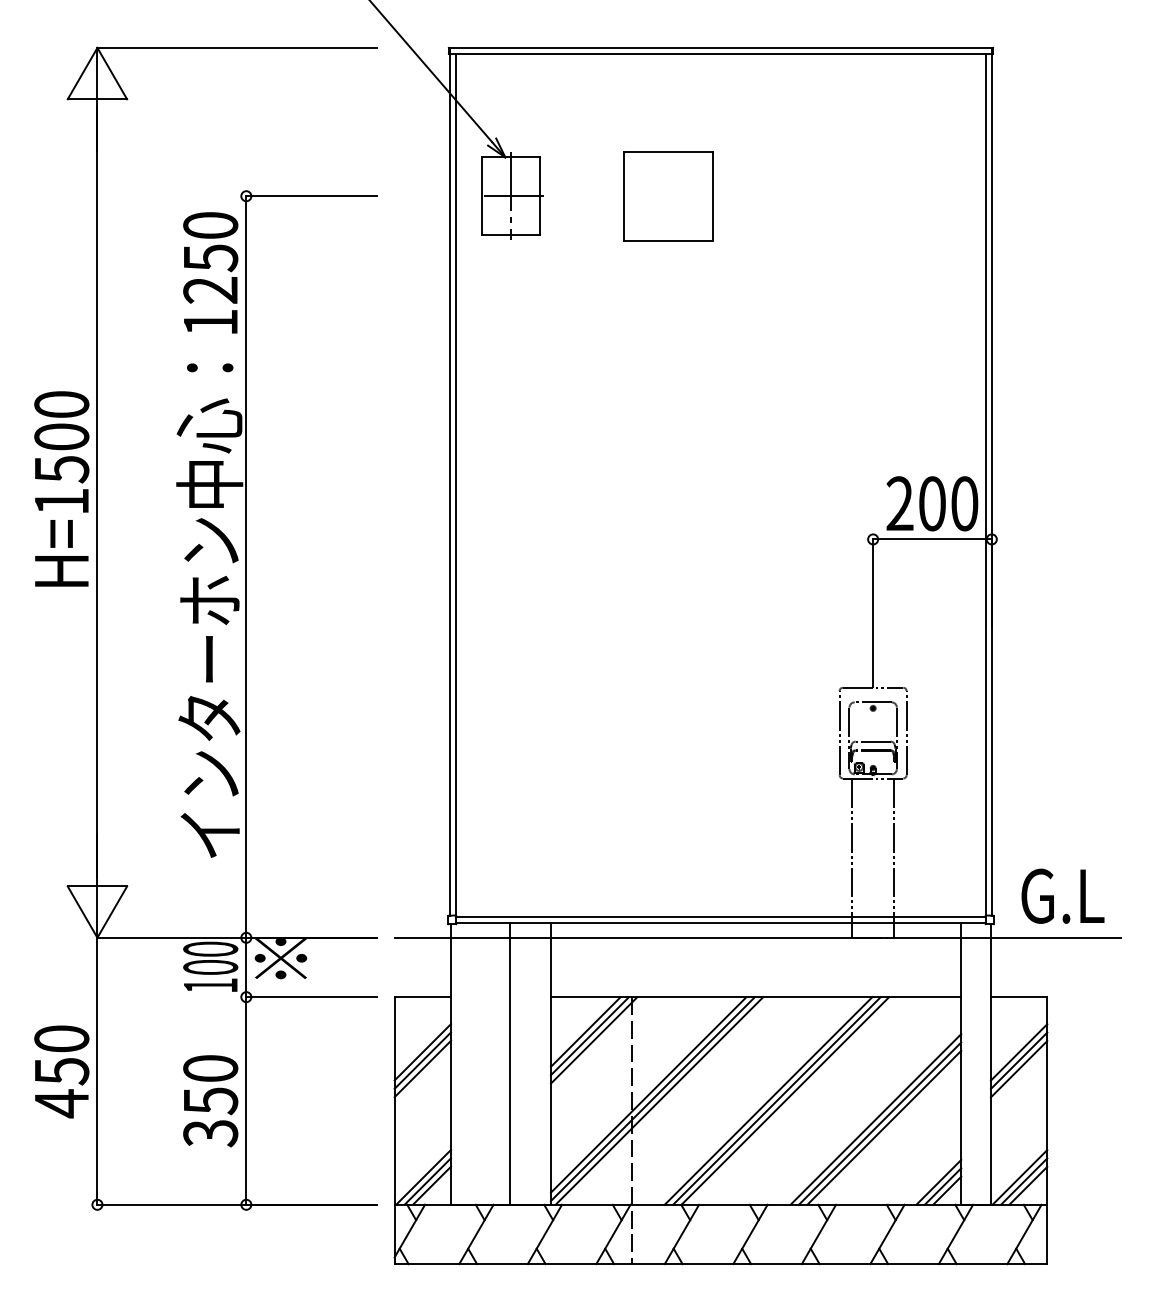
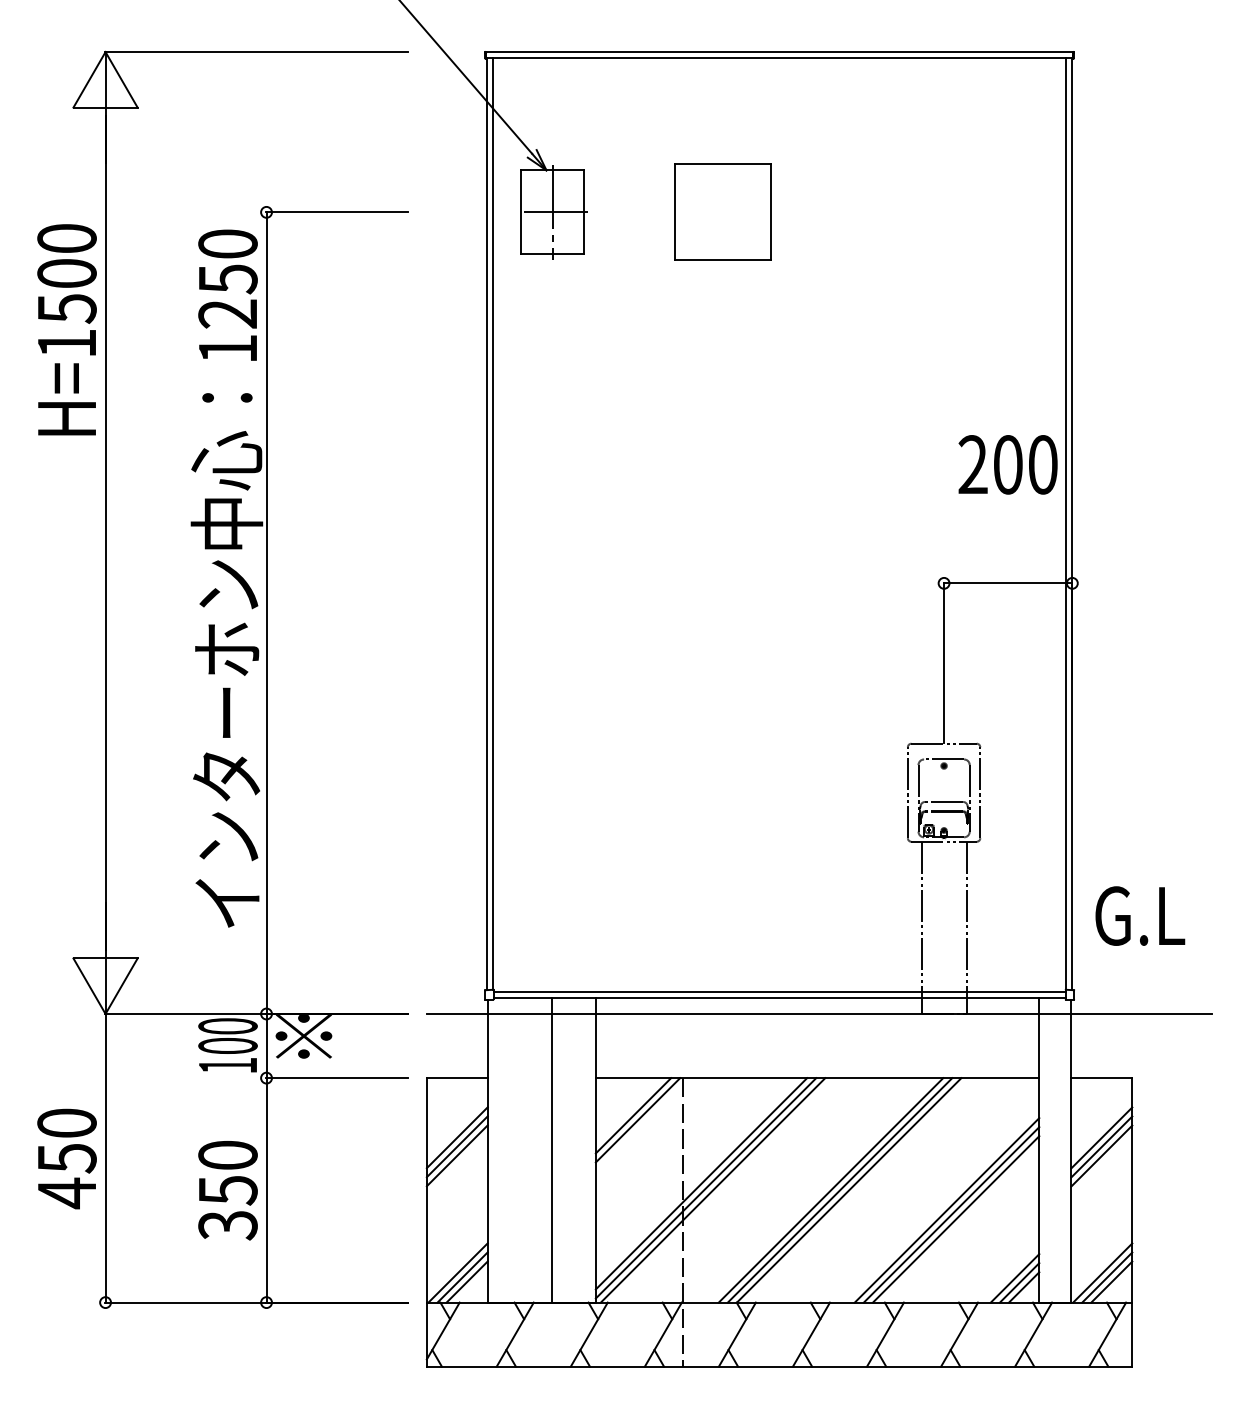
text: (61, 488) -> (66, 329), moved
text: (931, 503) -> (1007, 464), moved
text: (1063, 895) -> (1140, 915), moved
line: (594, 1040) -> (642, 1124), removed

